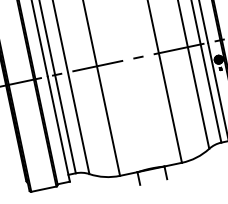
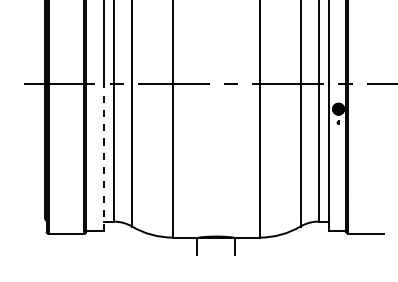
line: (58, 129) -> (103, 157), solid -> dashed

